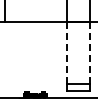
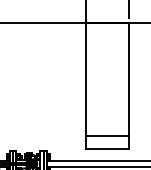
line: (66, 53) -> (85, 79), dashed -> solid
line: (89, 53) -> (128, 79), dashed -> solid

